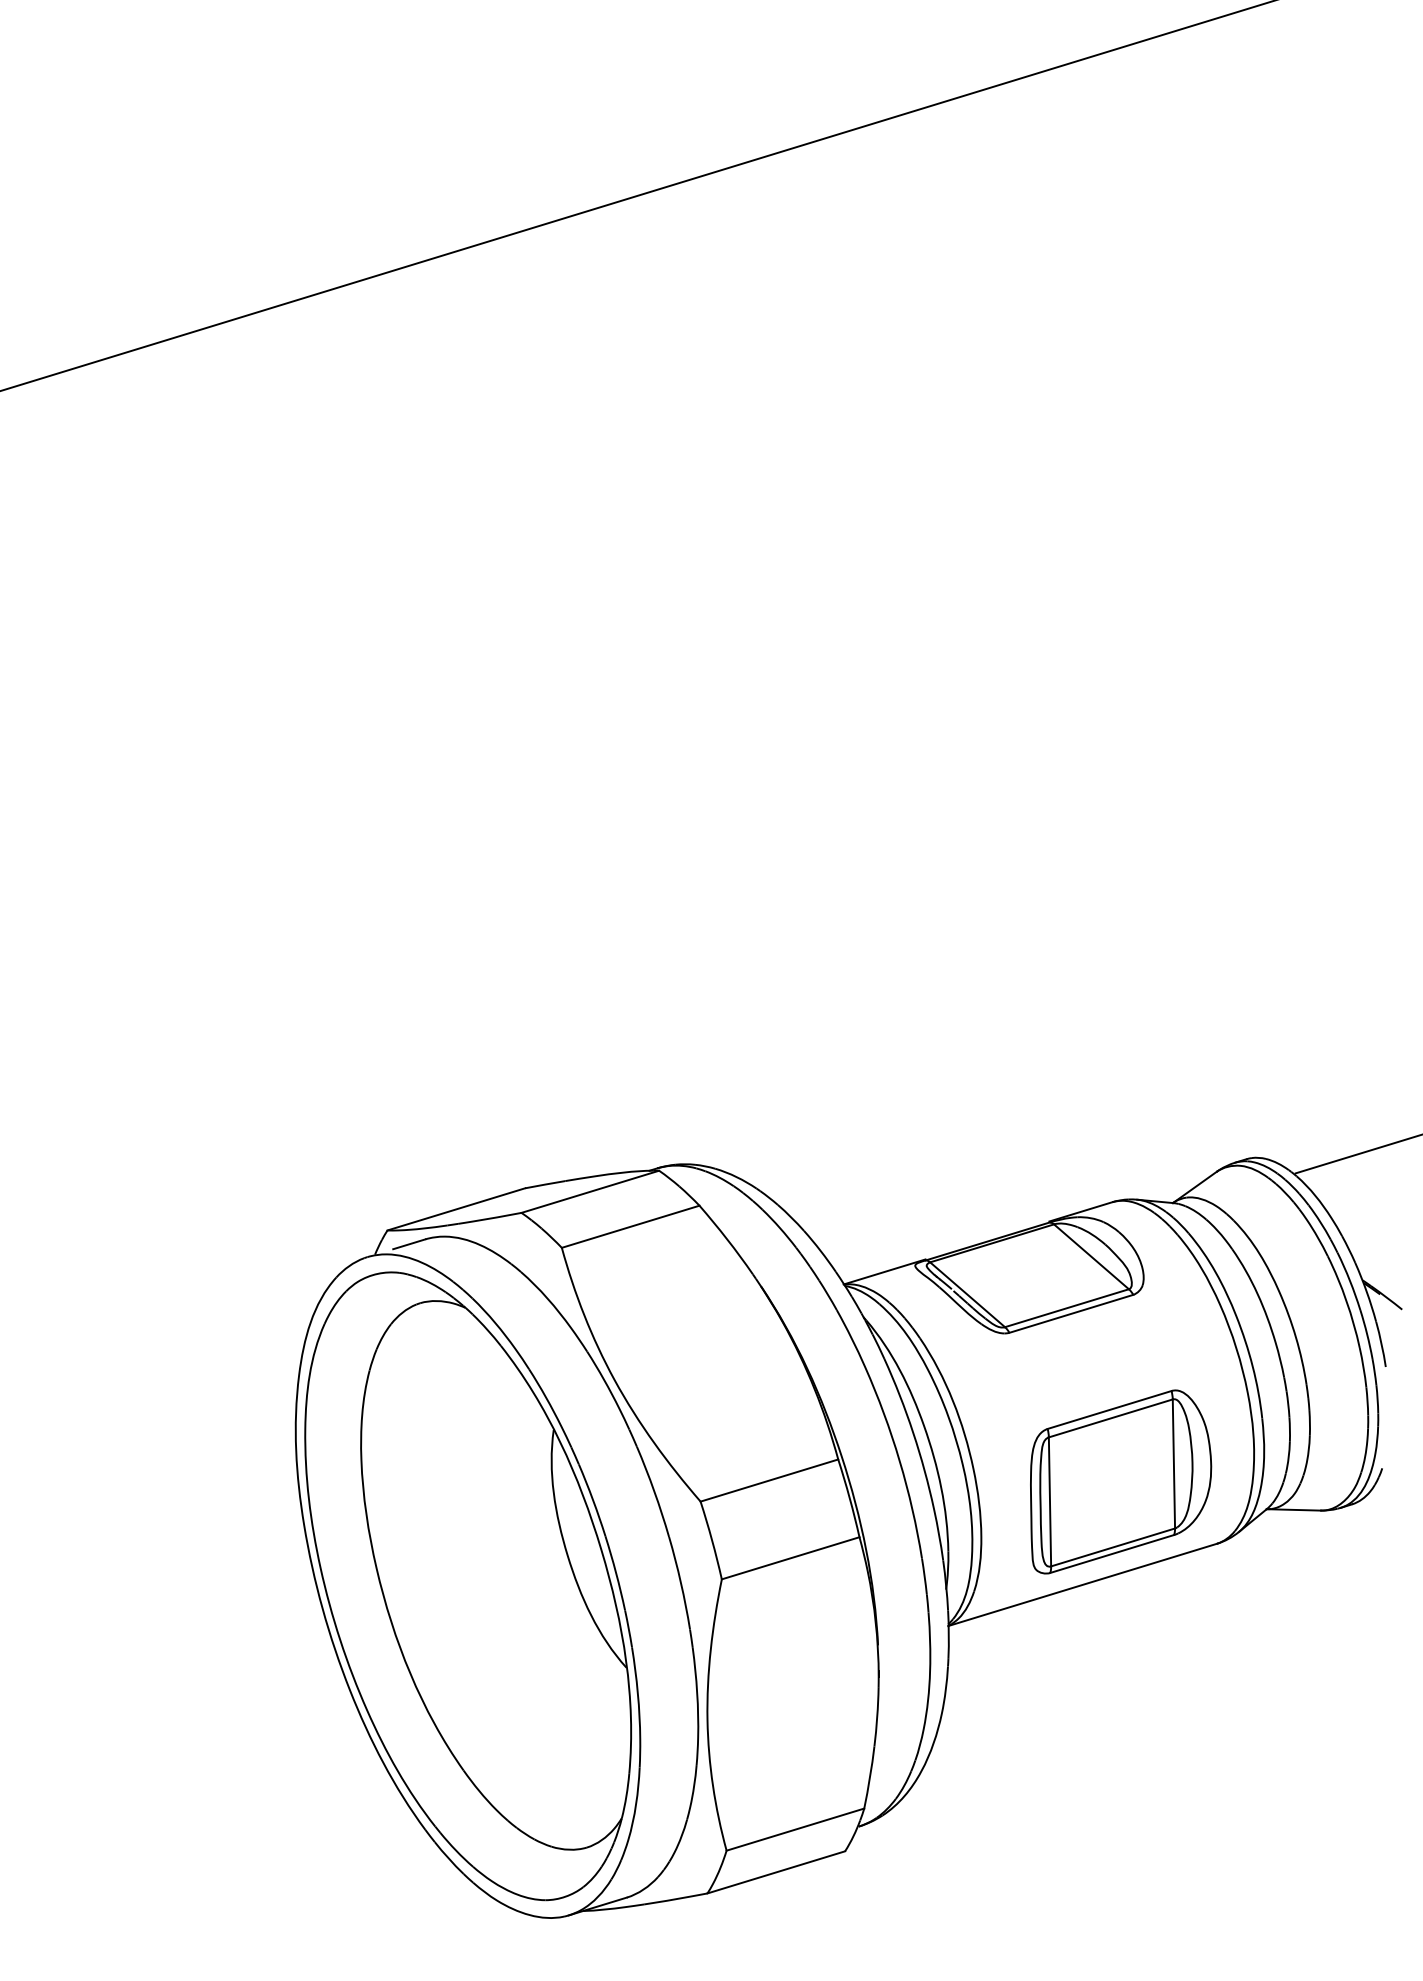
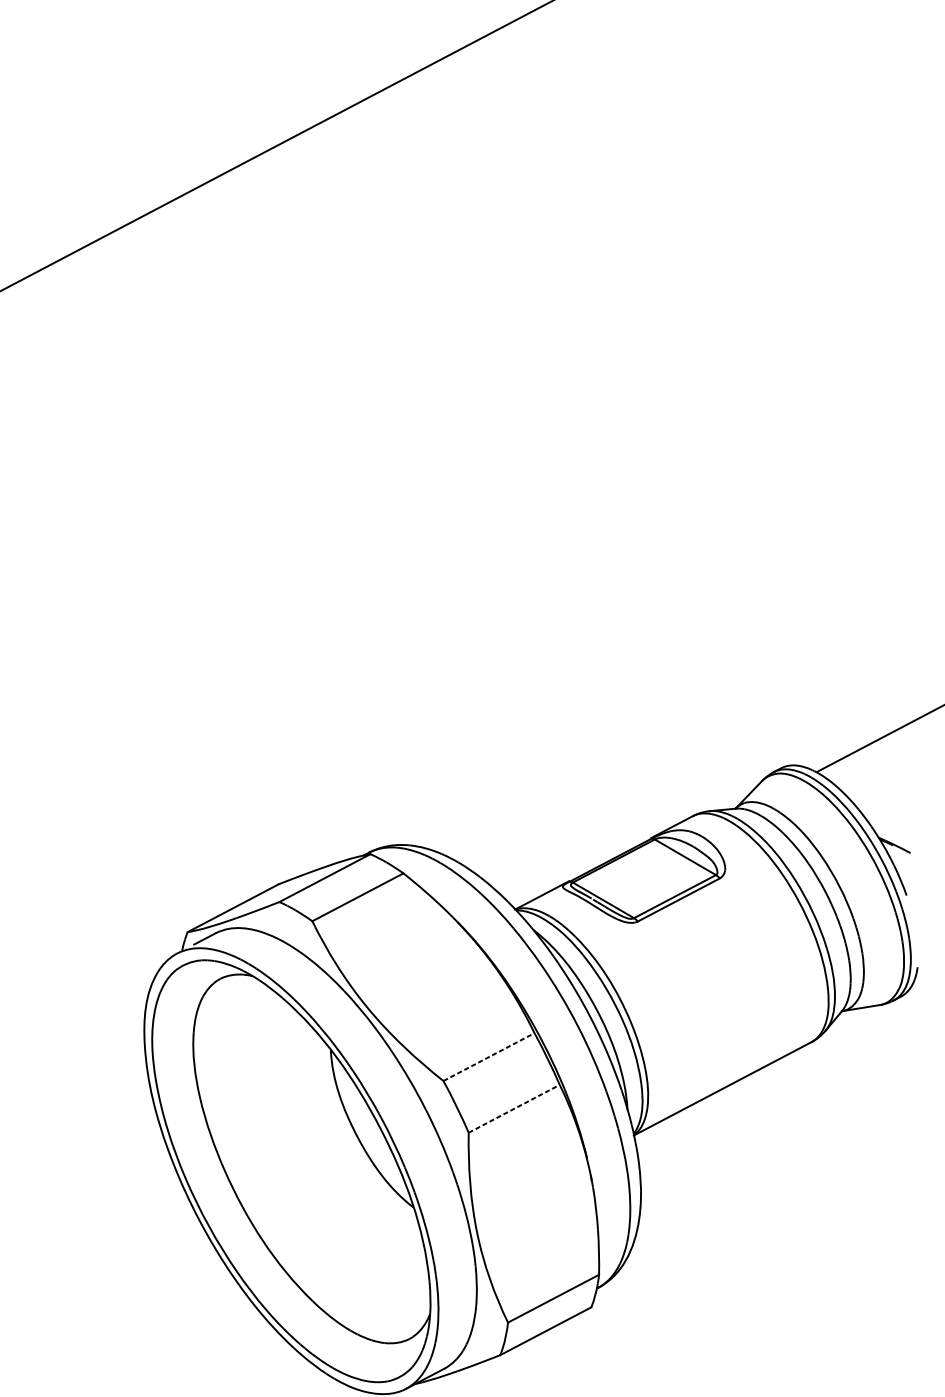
line: (769, 1480) -> (489, 1057), solid -> dashed
part: (1121, 1481) -> (736, 1011), removed
line: (790, 1558) -> (514, 1109), solid -> dashed

